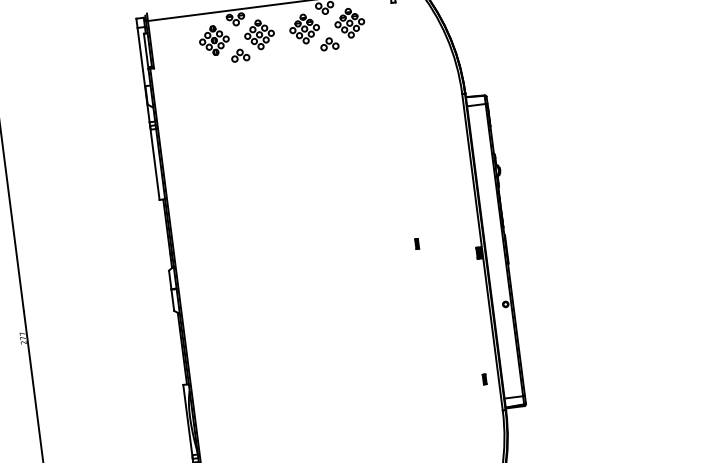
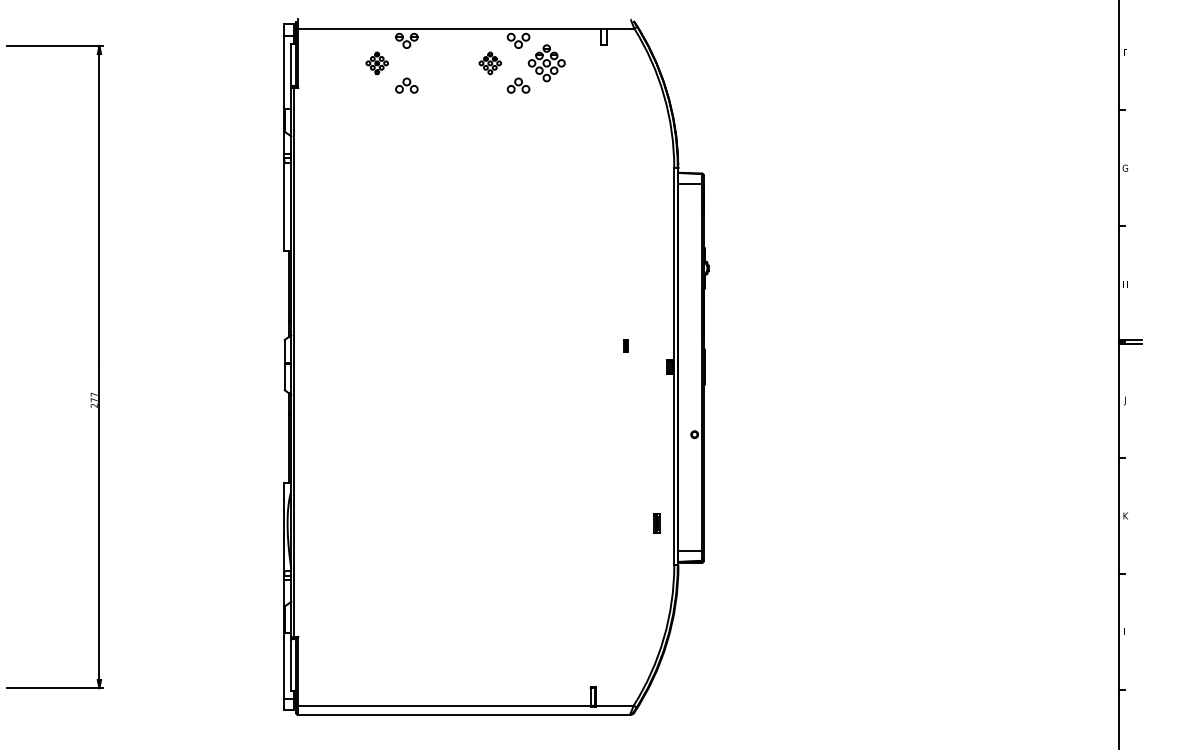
part: (304, 29) -> (490, 63), size x0.6
part: (259, 34) -> (433, 63), removed
part: (214, 40) -> (377, 63), size x0.6
part: (416, 243) -> (625, 345), moved
part: (484, 379) -> (656, 523), size x1.6

